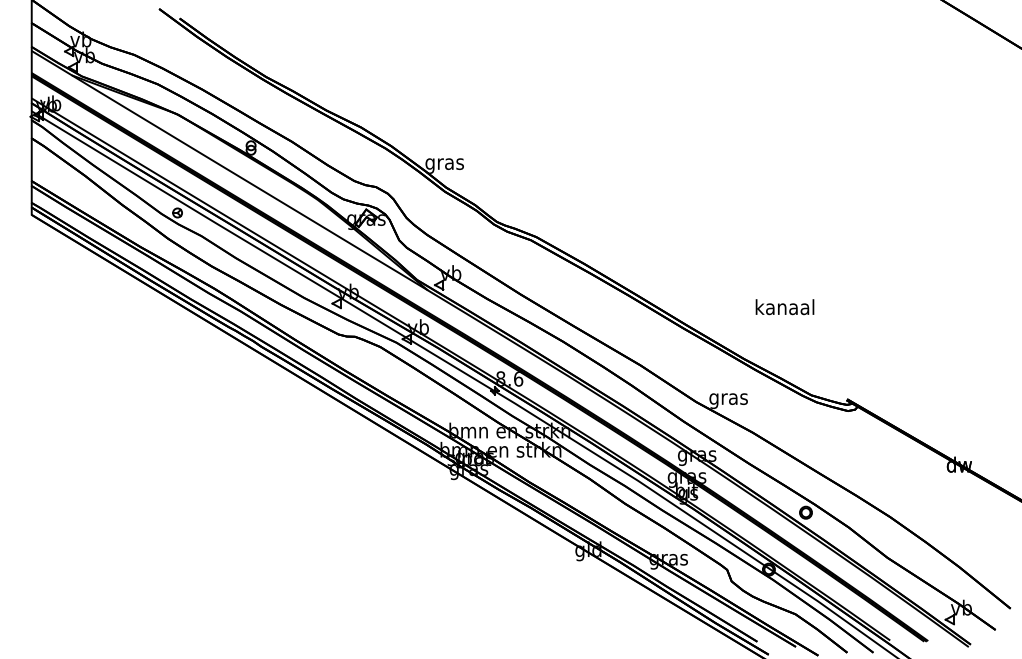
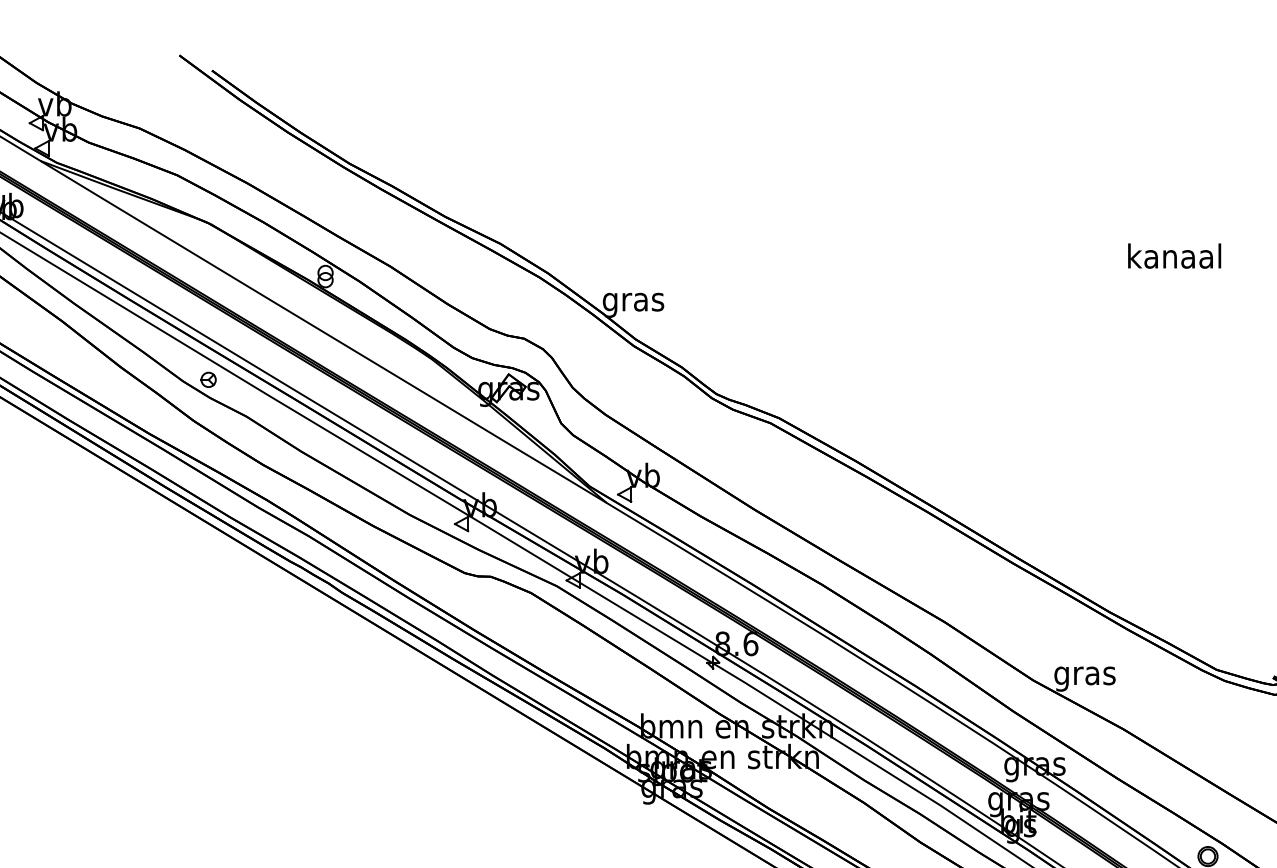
text: (784, 307) -> (1173, 256), moved

